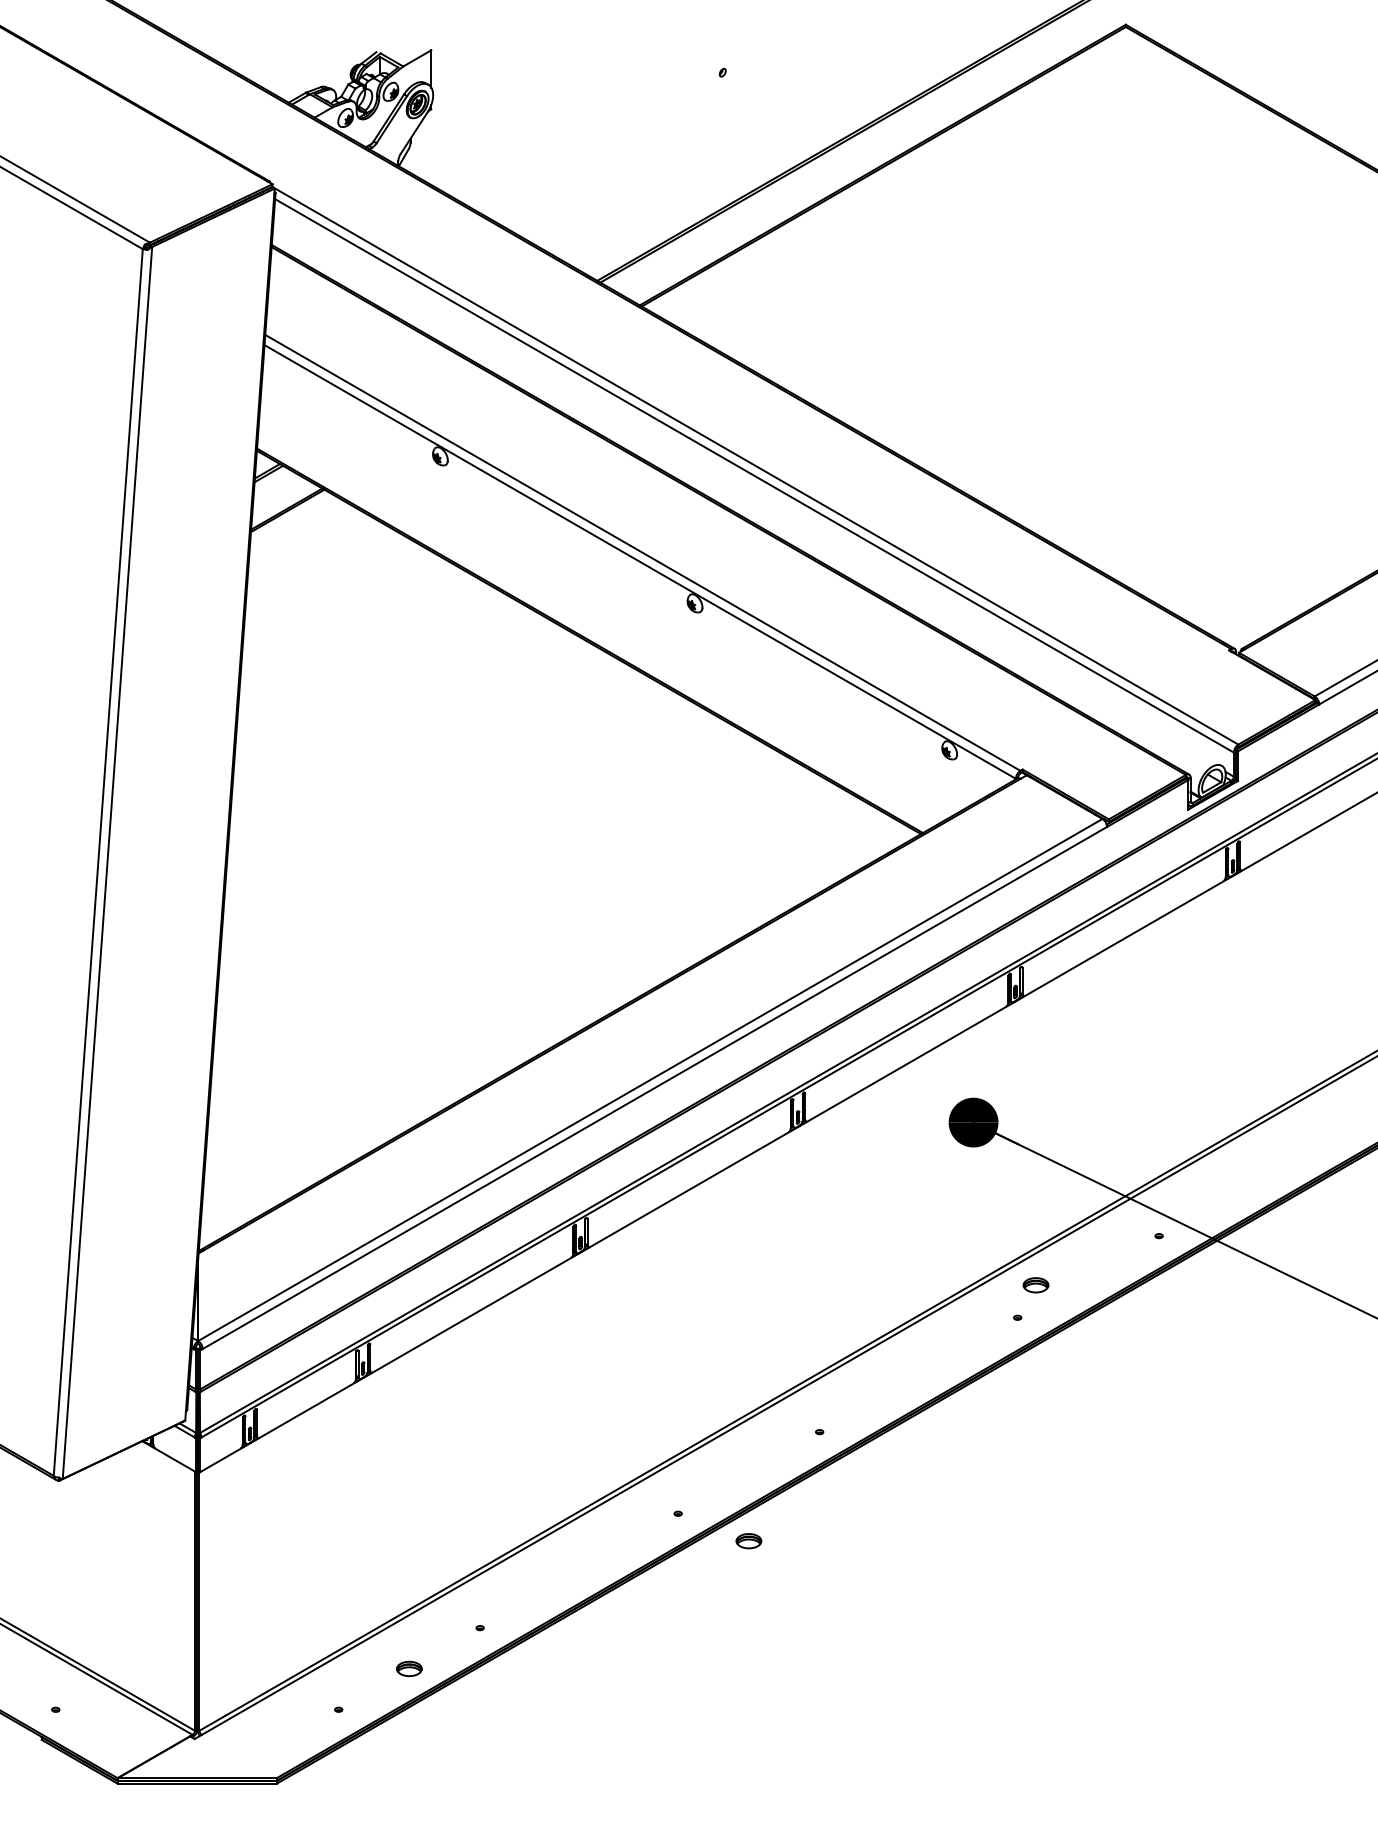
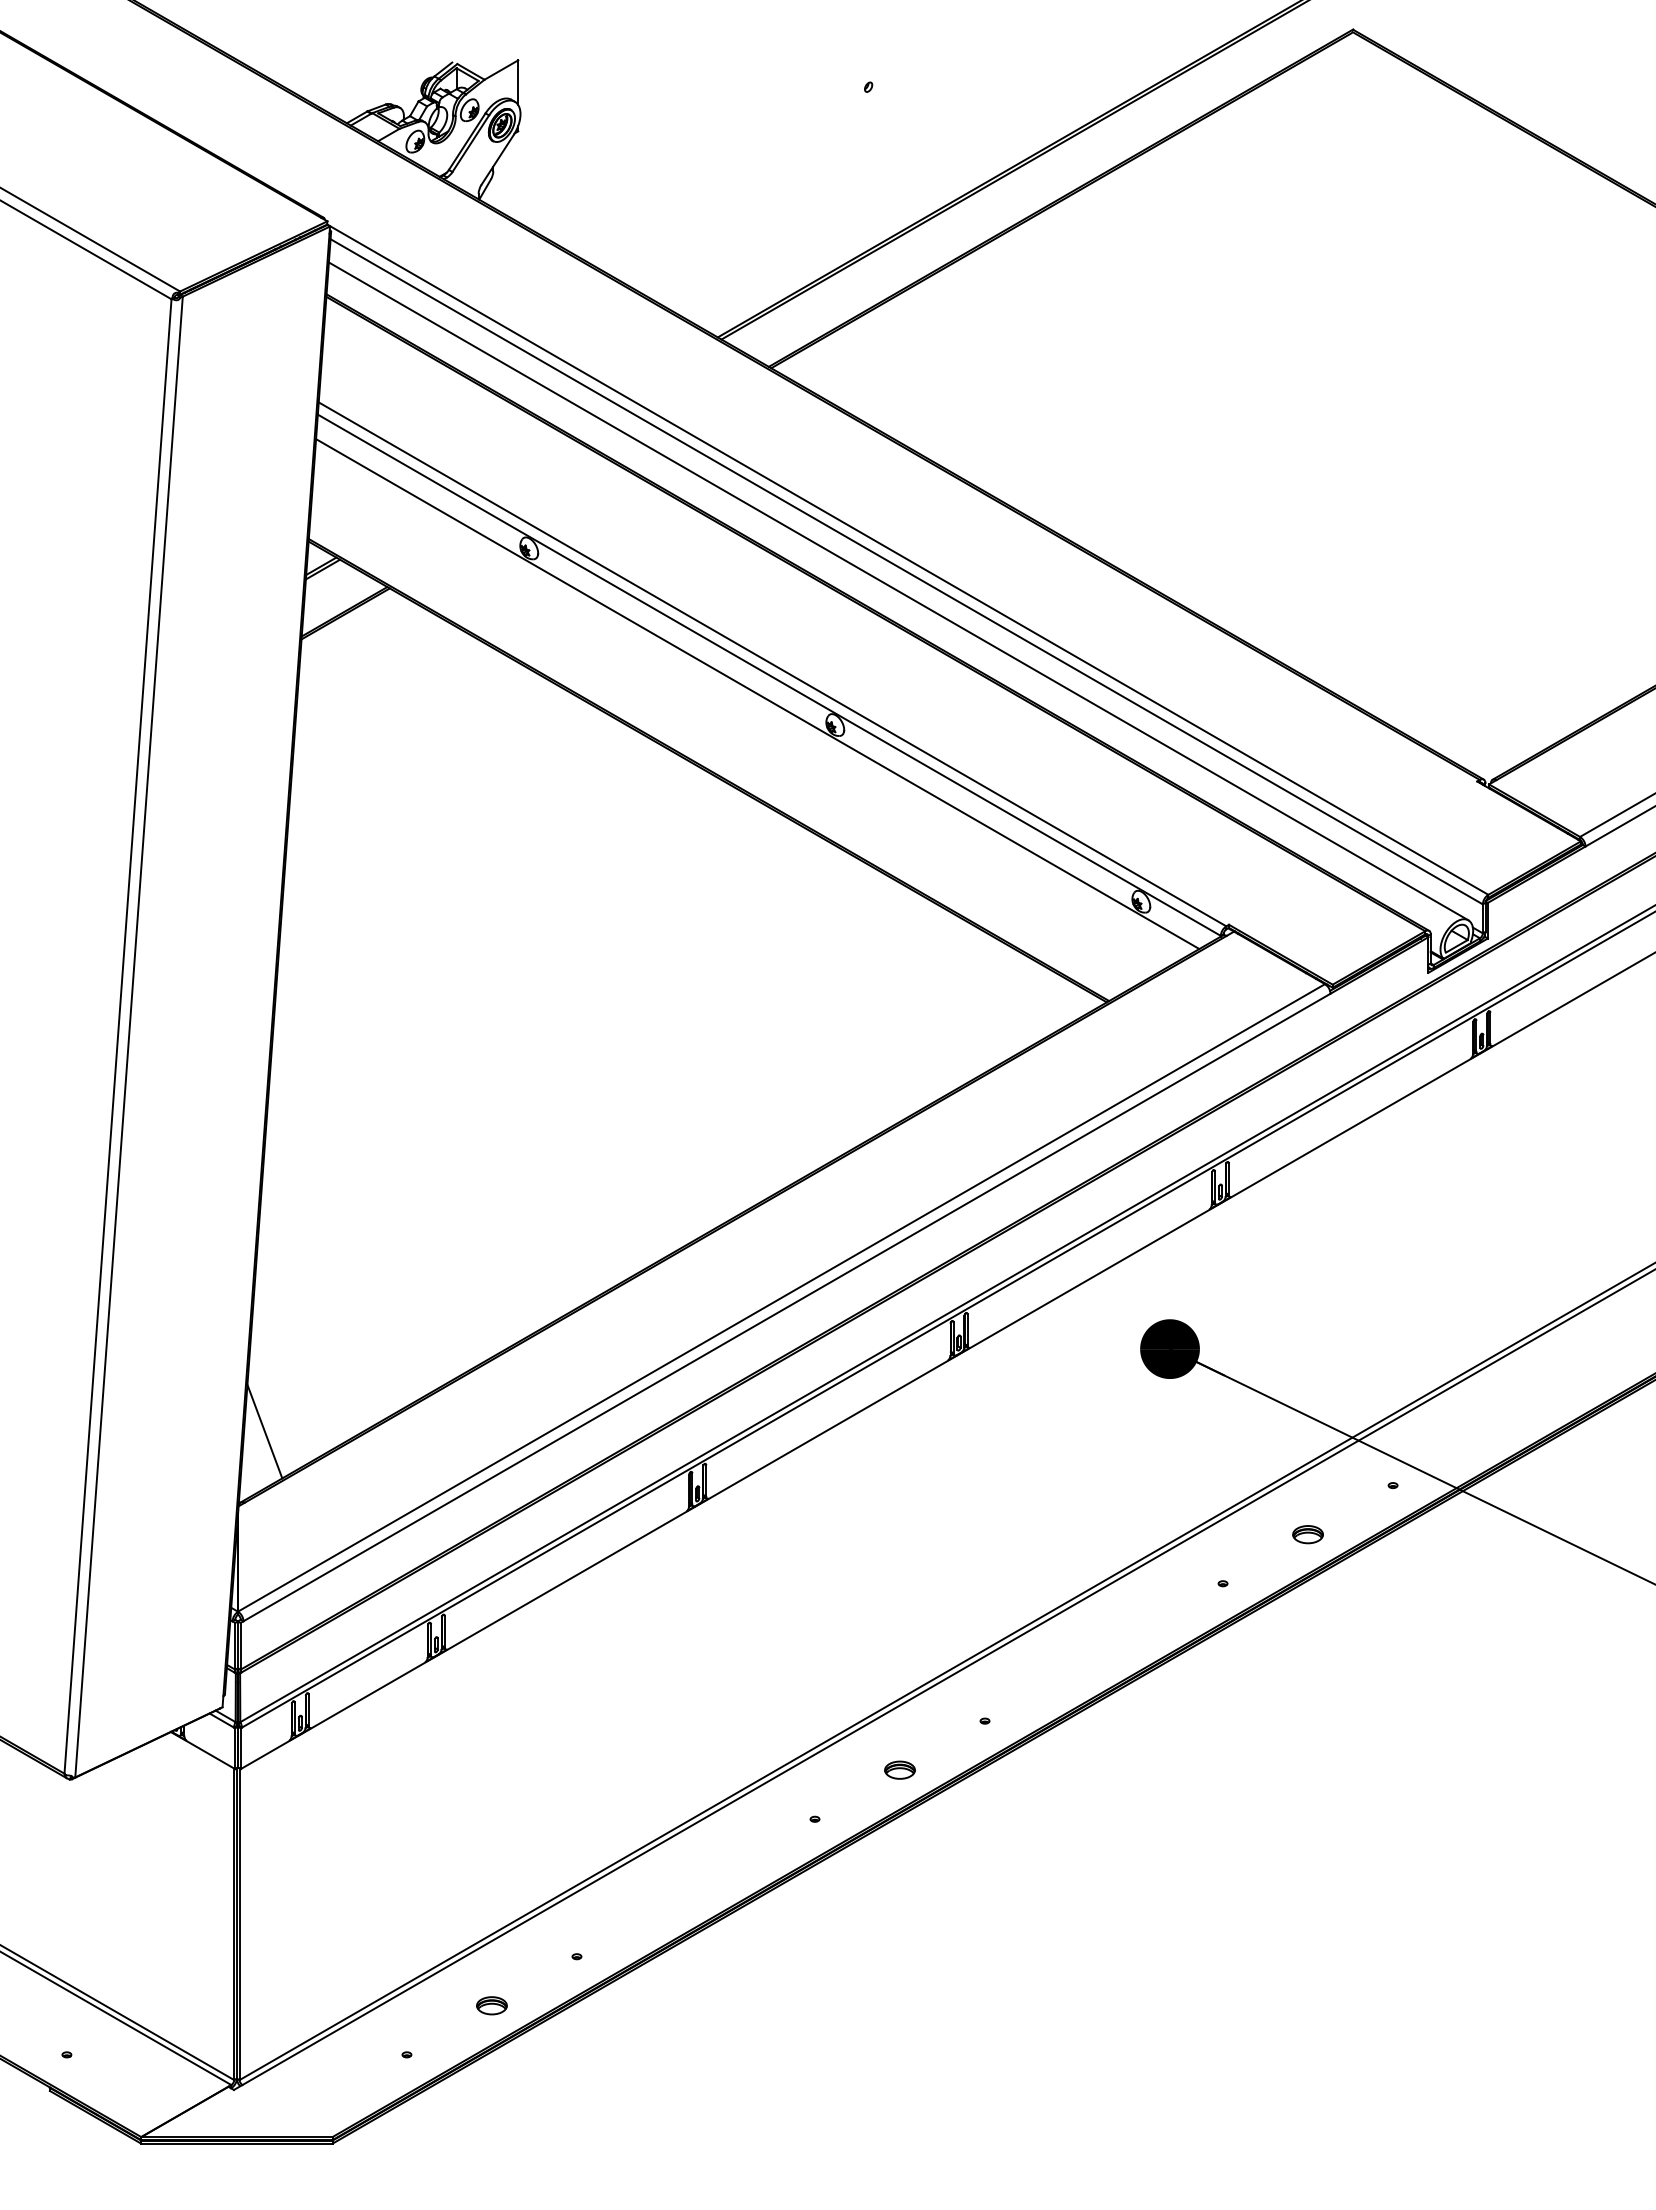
line: (747, 492) -> (898, 591), added
line: (630, 577) -> (757, 694), added
line: (220, 1191) -> (264, 1431), added
part: (1035, 1285) -> (1307, 1534), moved
part: (748, 1540) -> (899, 1769), moved

